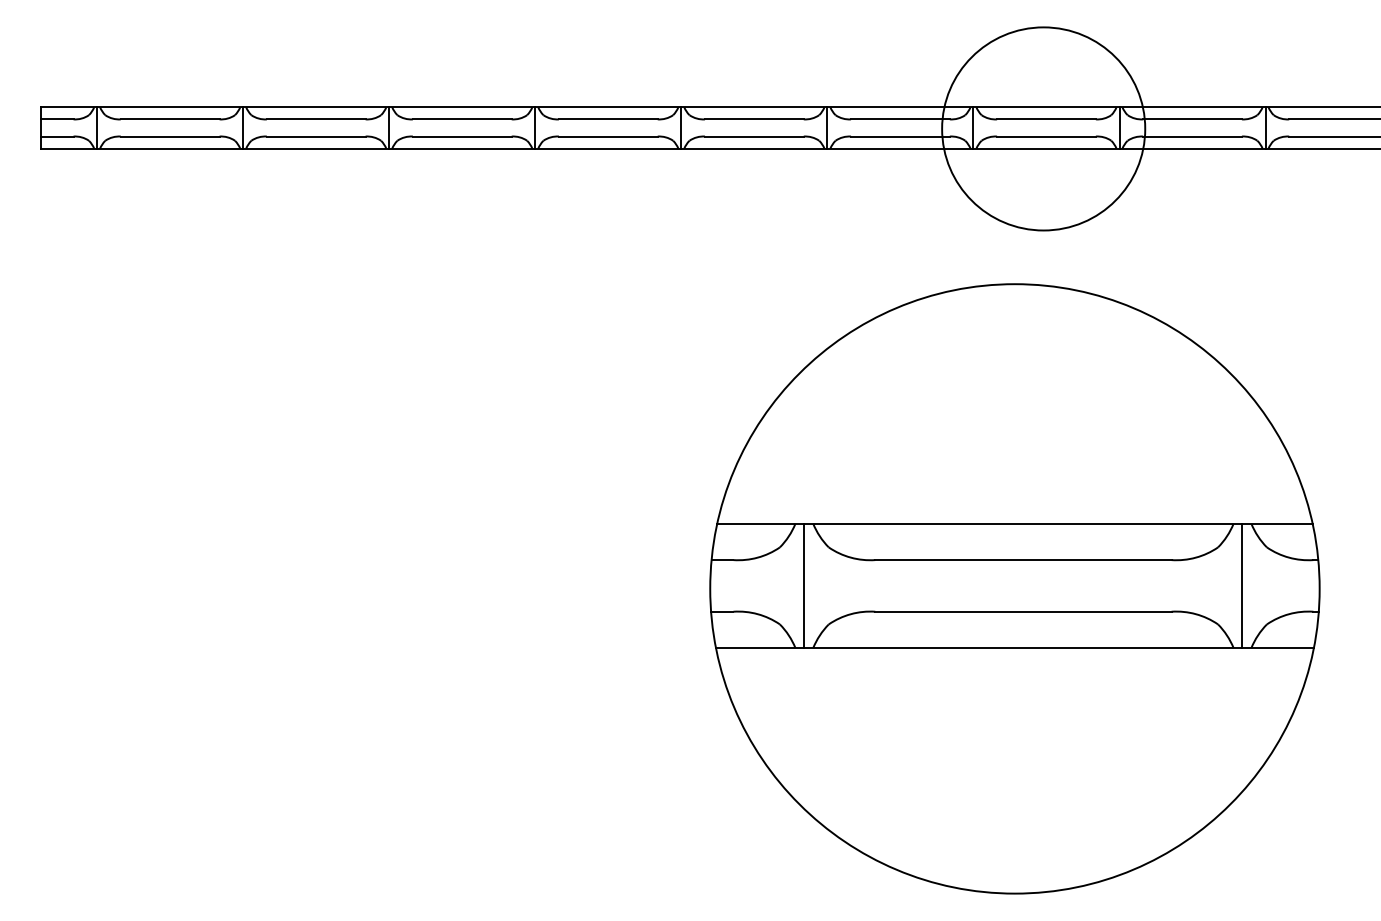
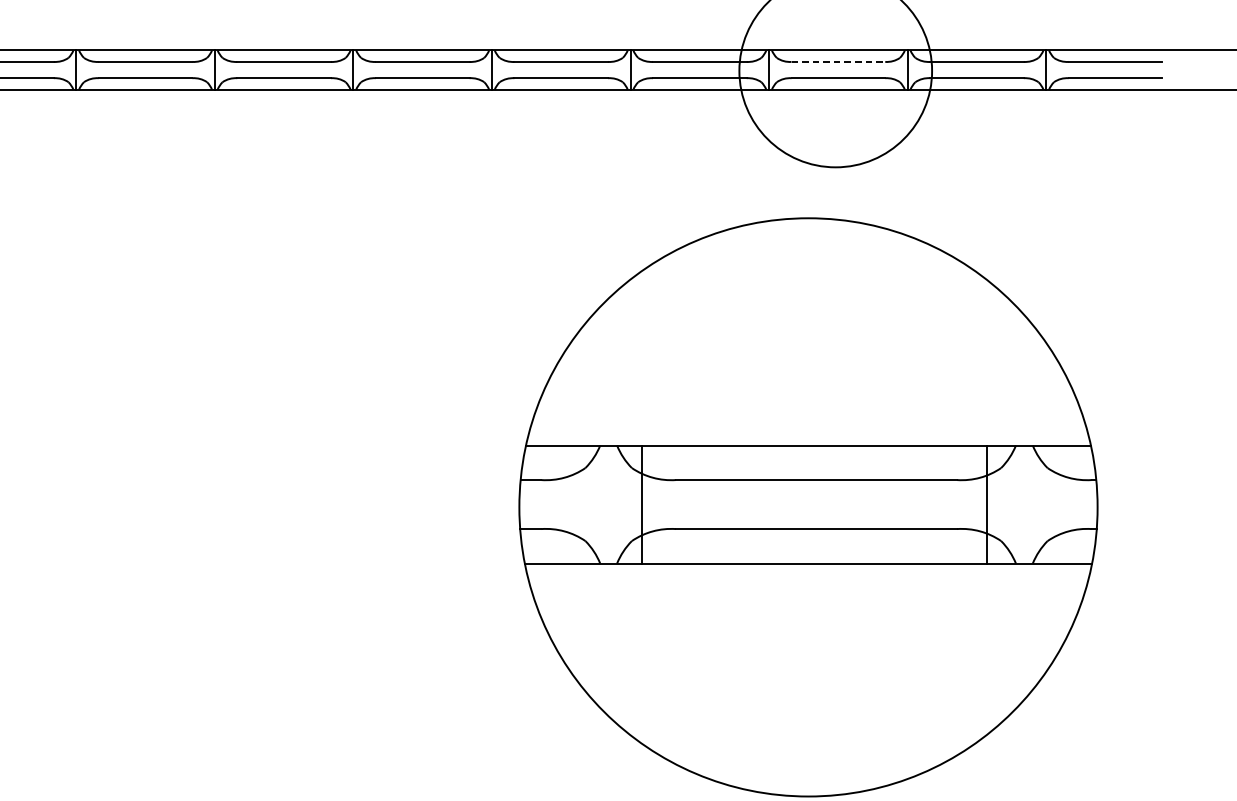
line: (1046, 119) -> (838, 62), solid -> dashed
line: (804, 585) -> (642, 504), moved
line: (1242, 585) -> (987, 504), moved

